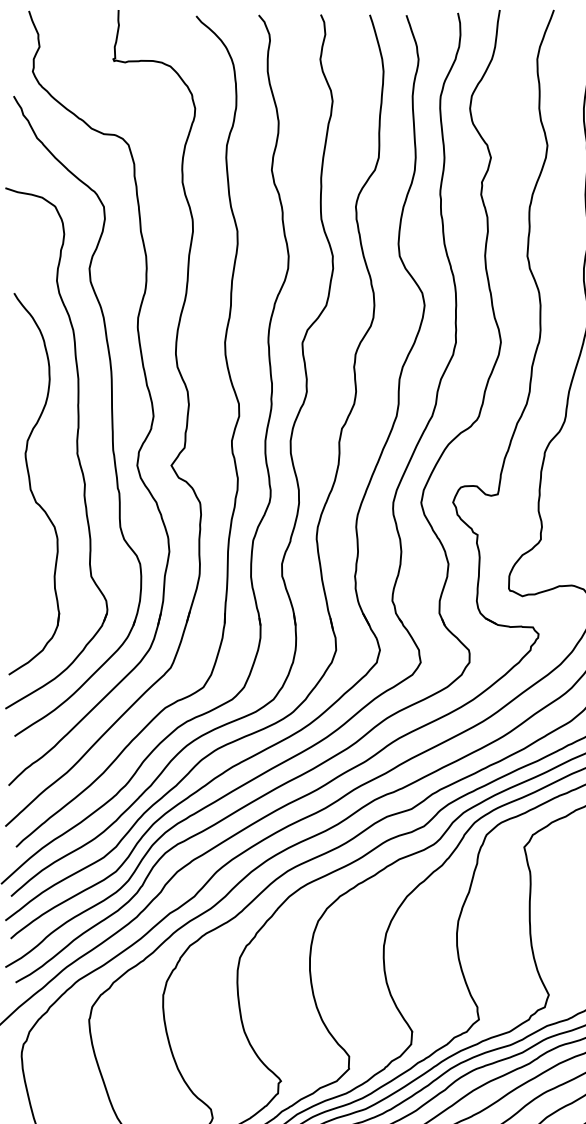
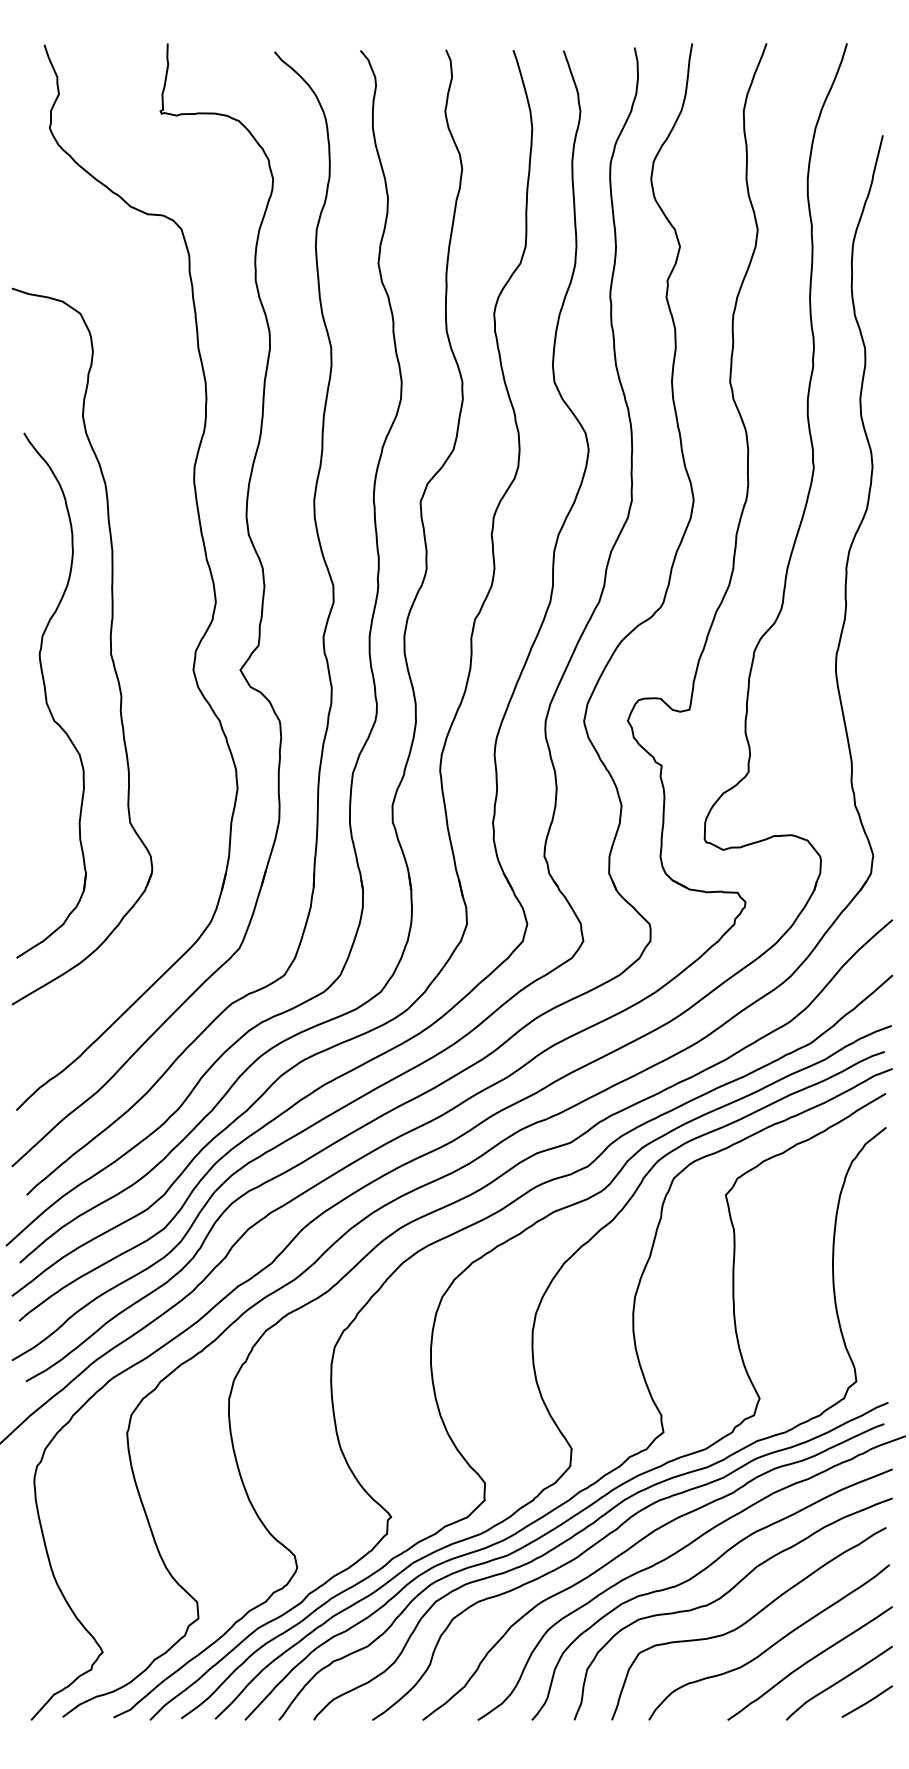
part: (111, 411) -> (157, 595), removed

